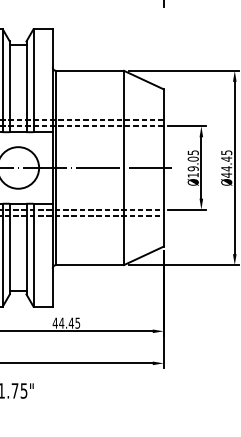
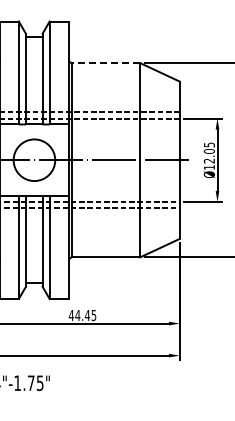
line: (90, 70) -> (106, 62), solid -> dashed
text: (193, 168) -> (209, 160), Ø19.05 -> Ø12.05

